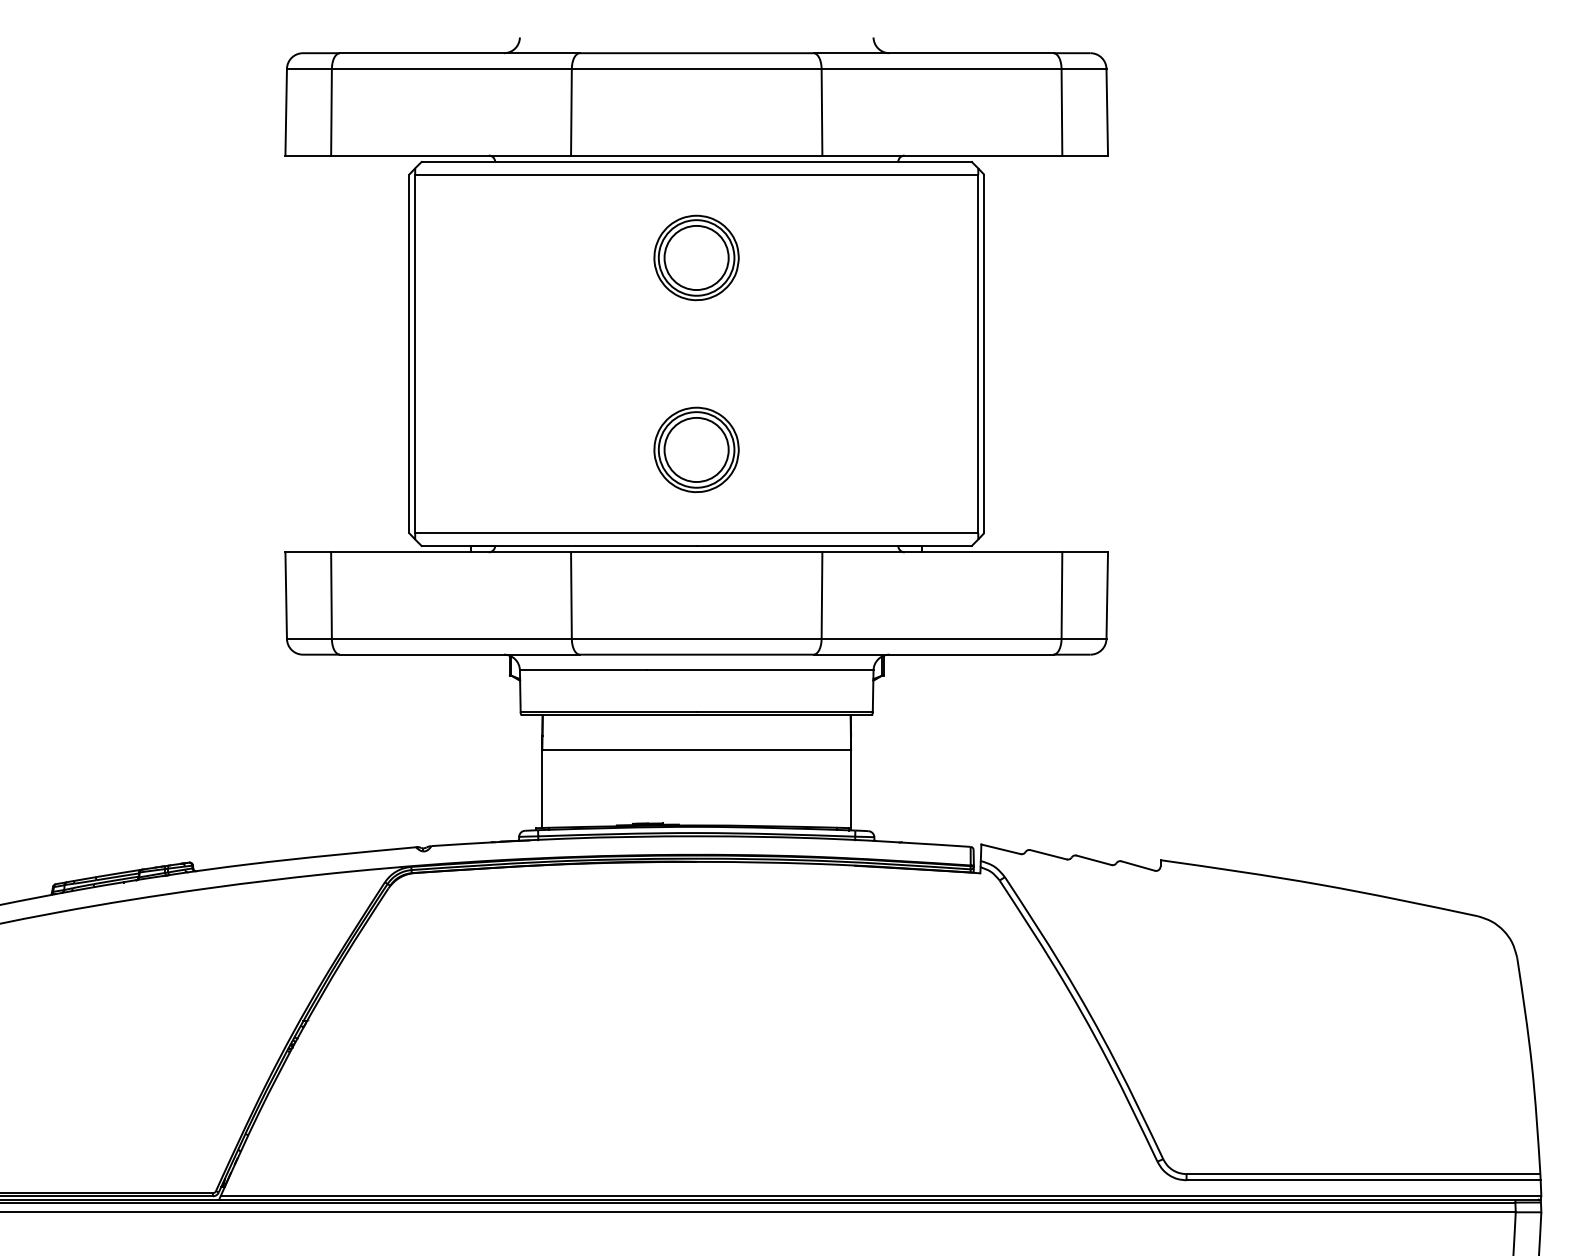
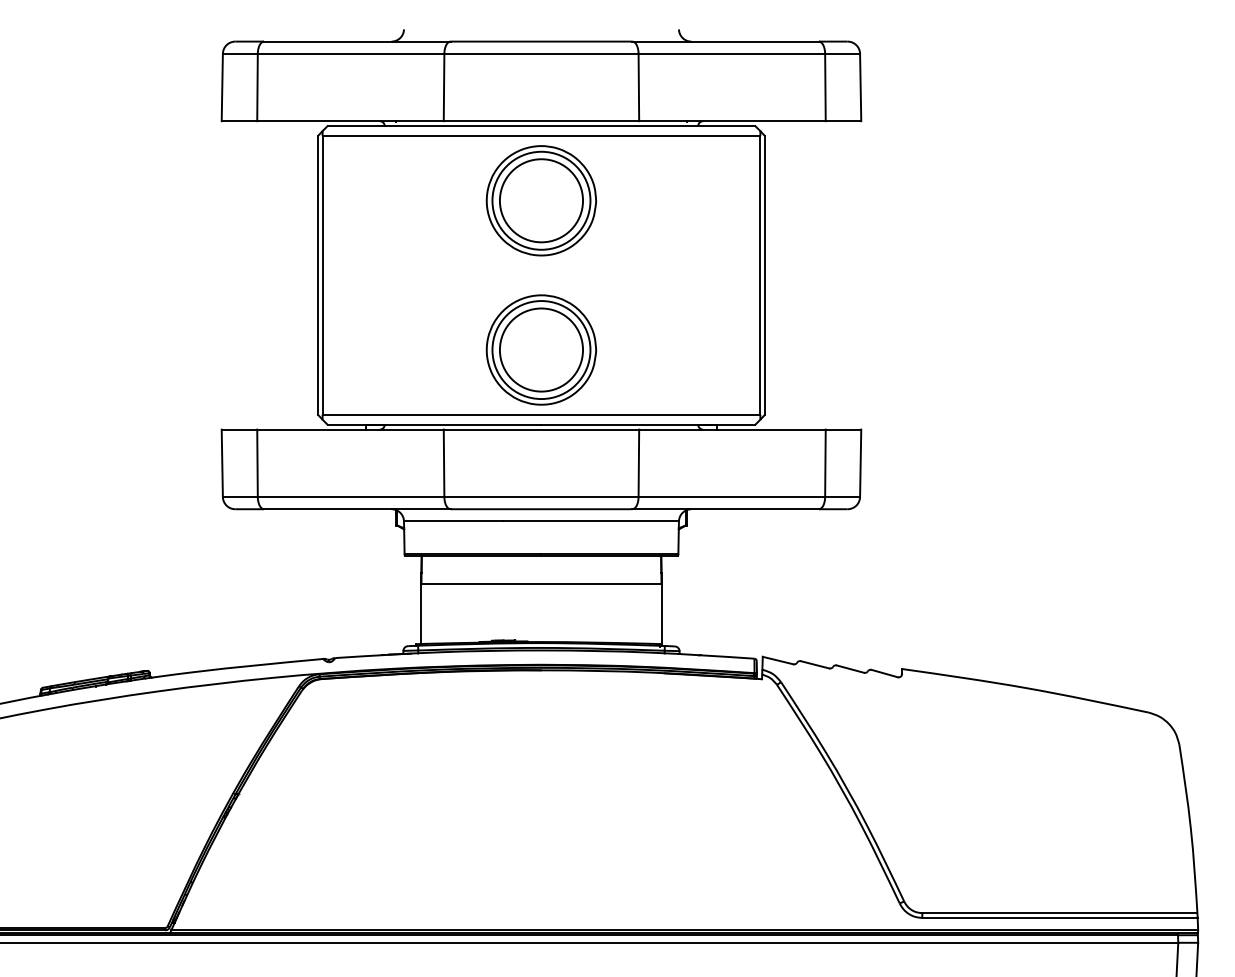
part: (696, 257) -> (541, 200), size x1.67
part: (696, 449) -> (541, 349), size x1.67

